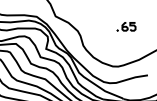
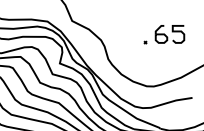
part: (126, 26) -> (164, 34), size x1.67

